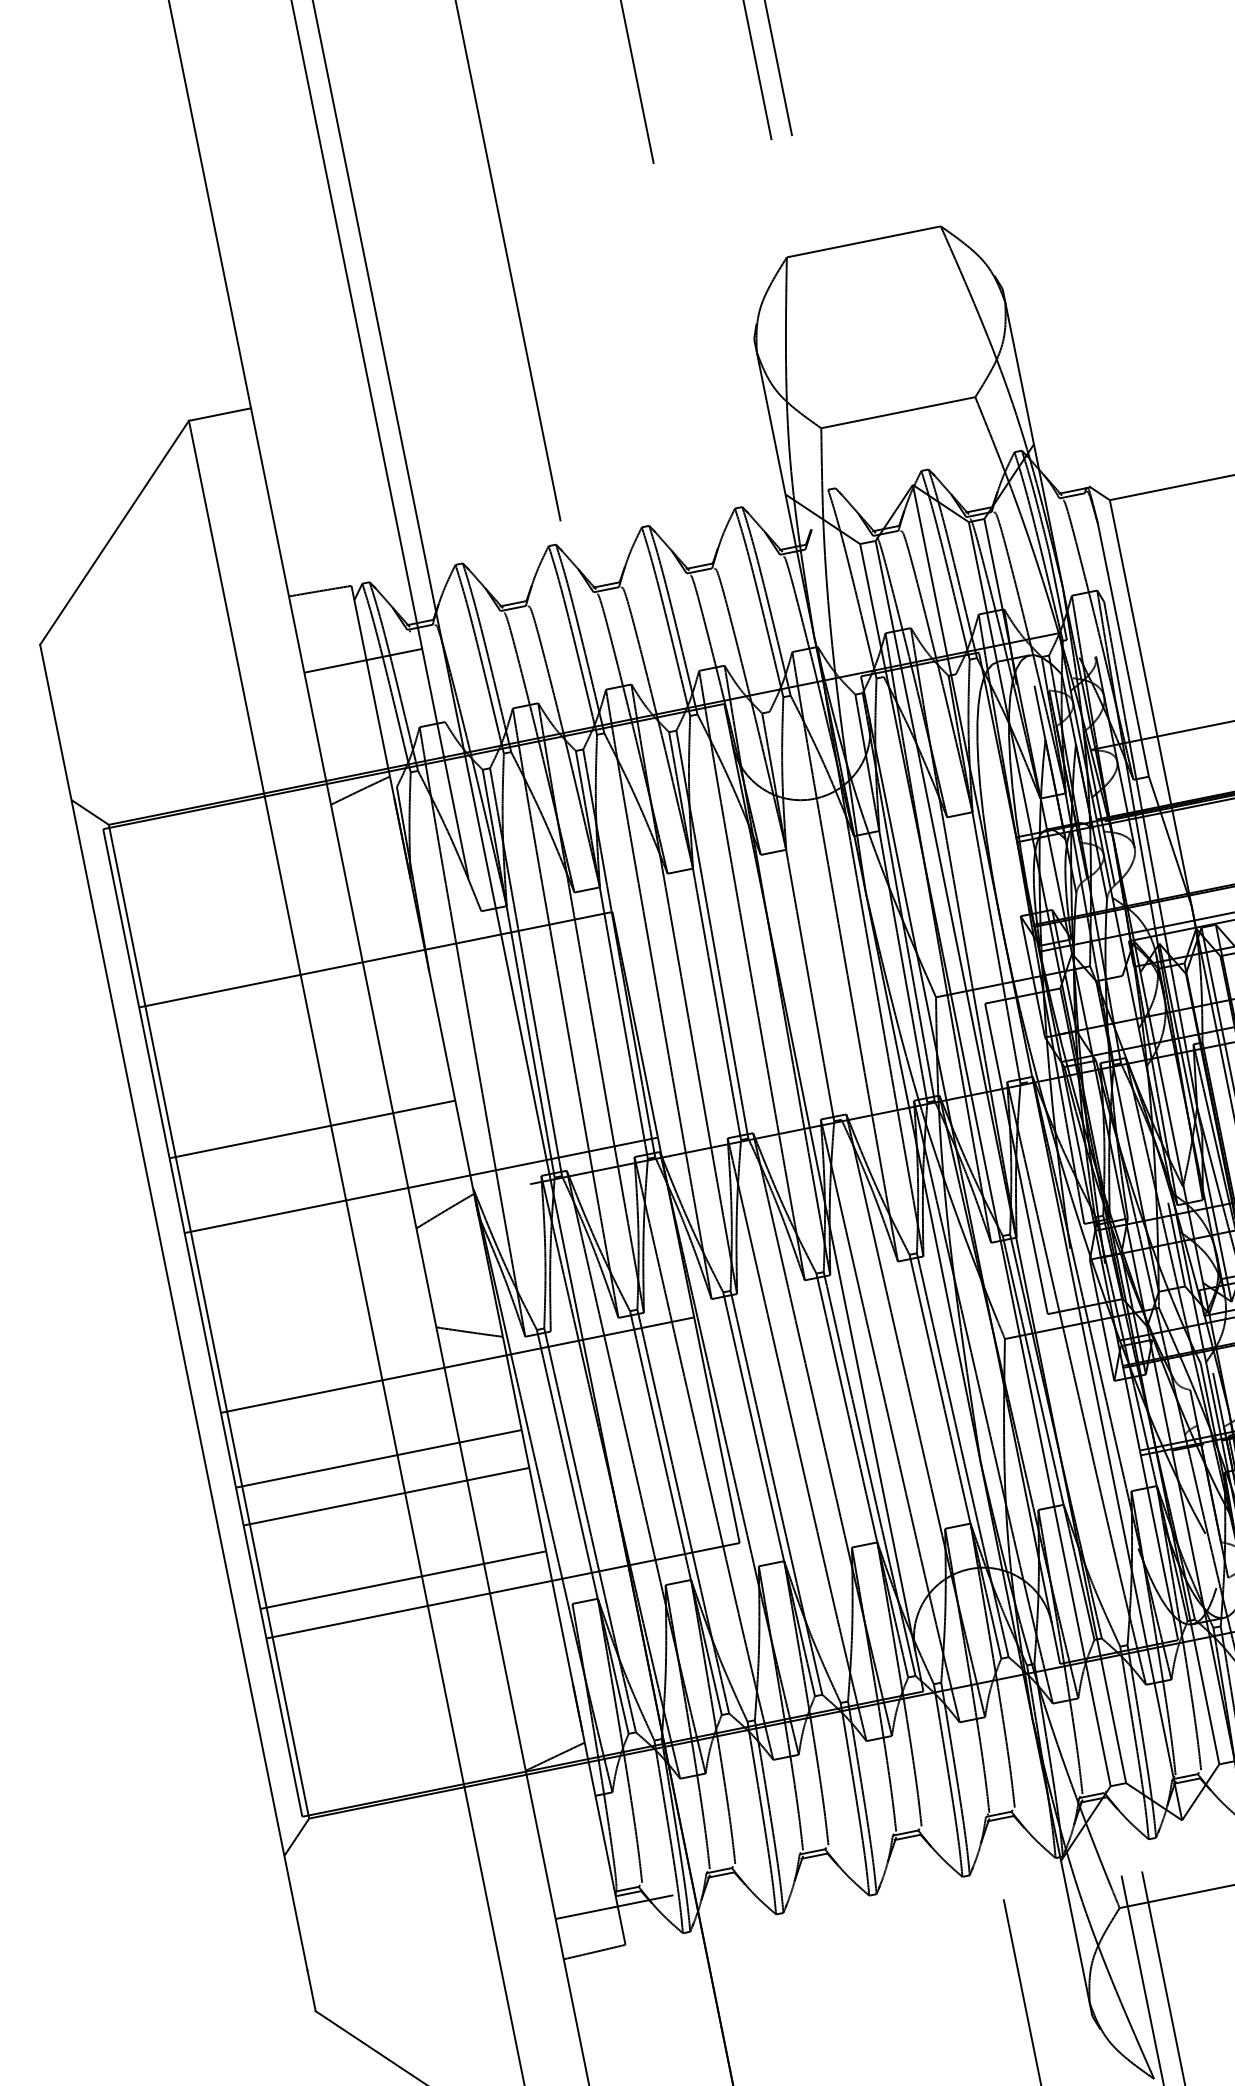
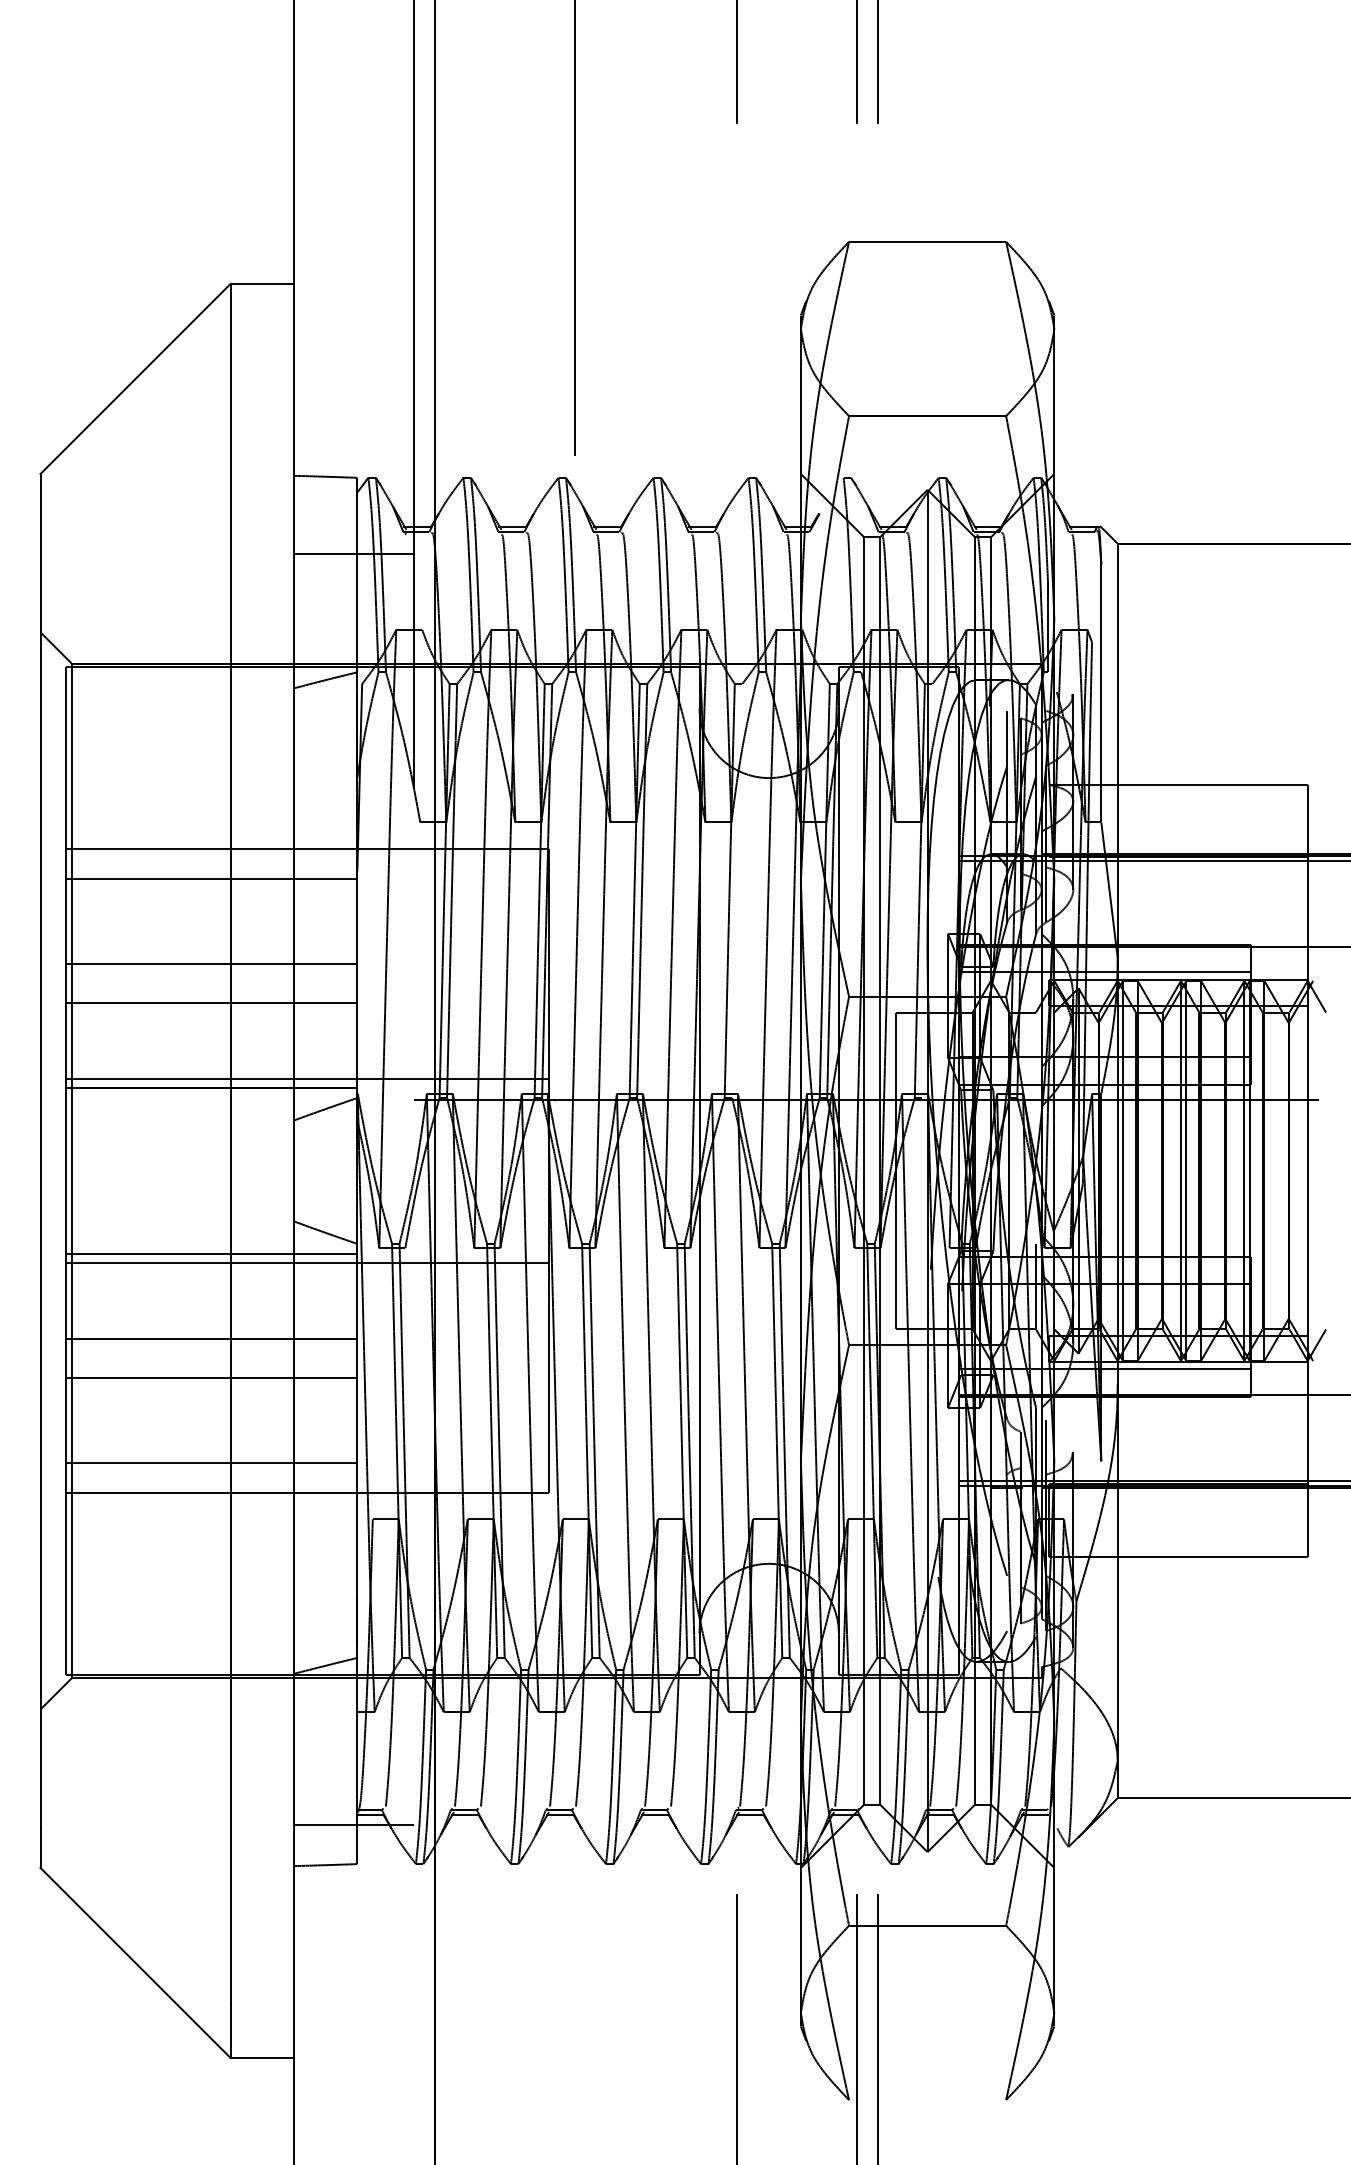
line: (287, 1008) -> (211, 879), added
line: (304, 1091) -> (211, 964), added
line: (329, 1213) -> (211, 1088), added
line: (361, 1375) -> (211, 1253), added

